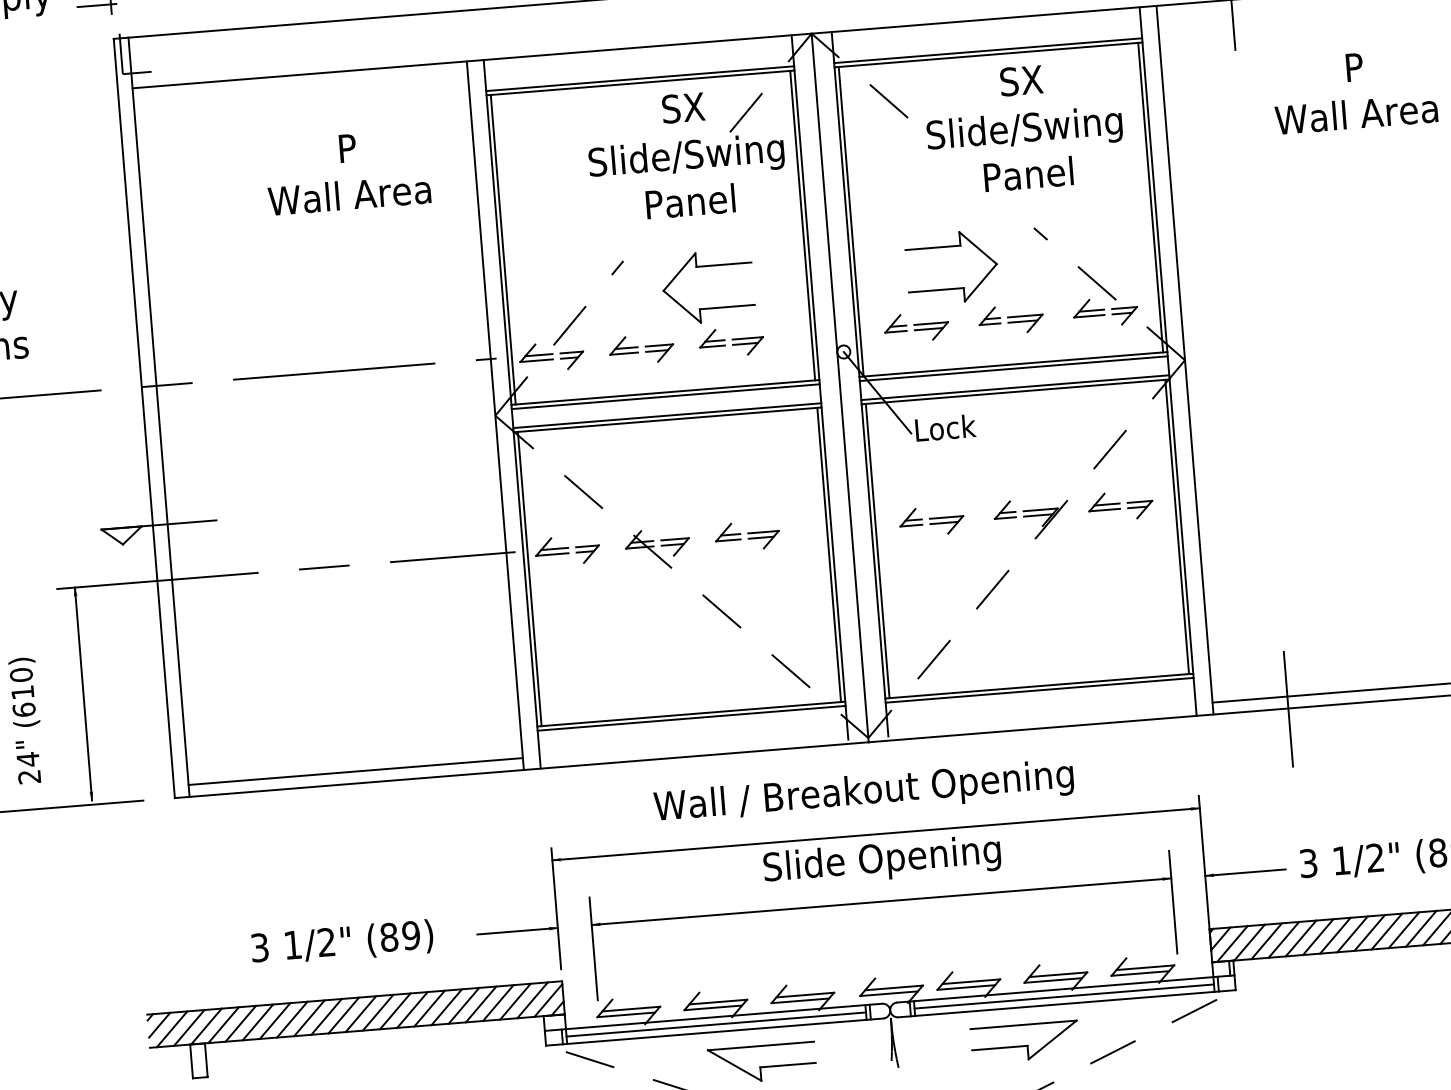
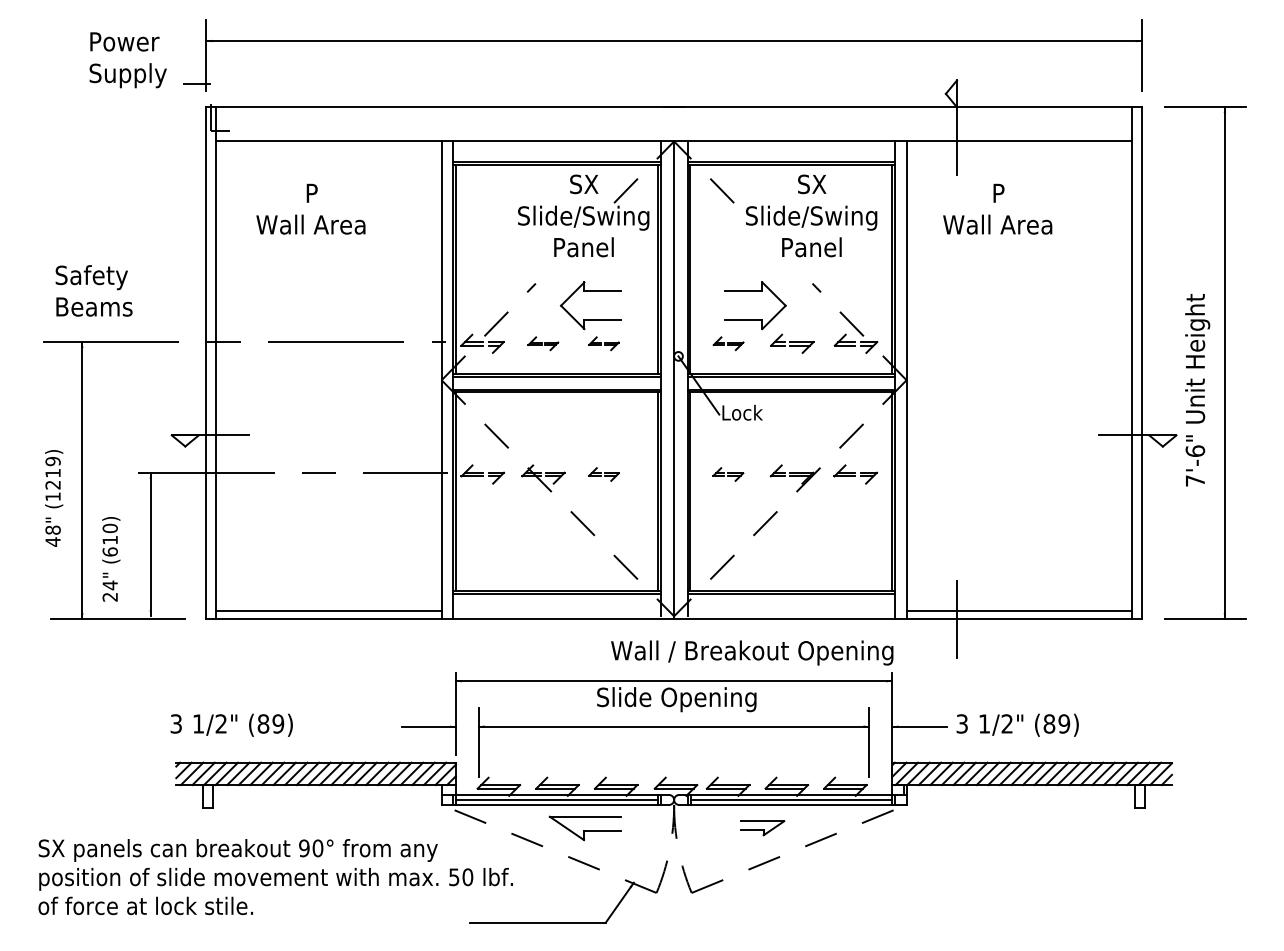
text: (1354, 90) -> (997, 208), moved
text: (347, 171) -> (310, 208), moved
part: (916, 326) -> (728, 343), size x0.7
part: (731, 341) -> (603, 343), size x0.7
part: (642, 348) -> (543, 343), size x0.7
part: (932, 521) -> (728, 474), size x0.7
part: (746, 536) -> (603, 474), size x0.7
text: (864, 792) -> (752, 652), moved
text: (341, 941) -> (231, 724), moved
part: (1024, 1040) -> (762, 827), size x0.6

